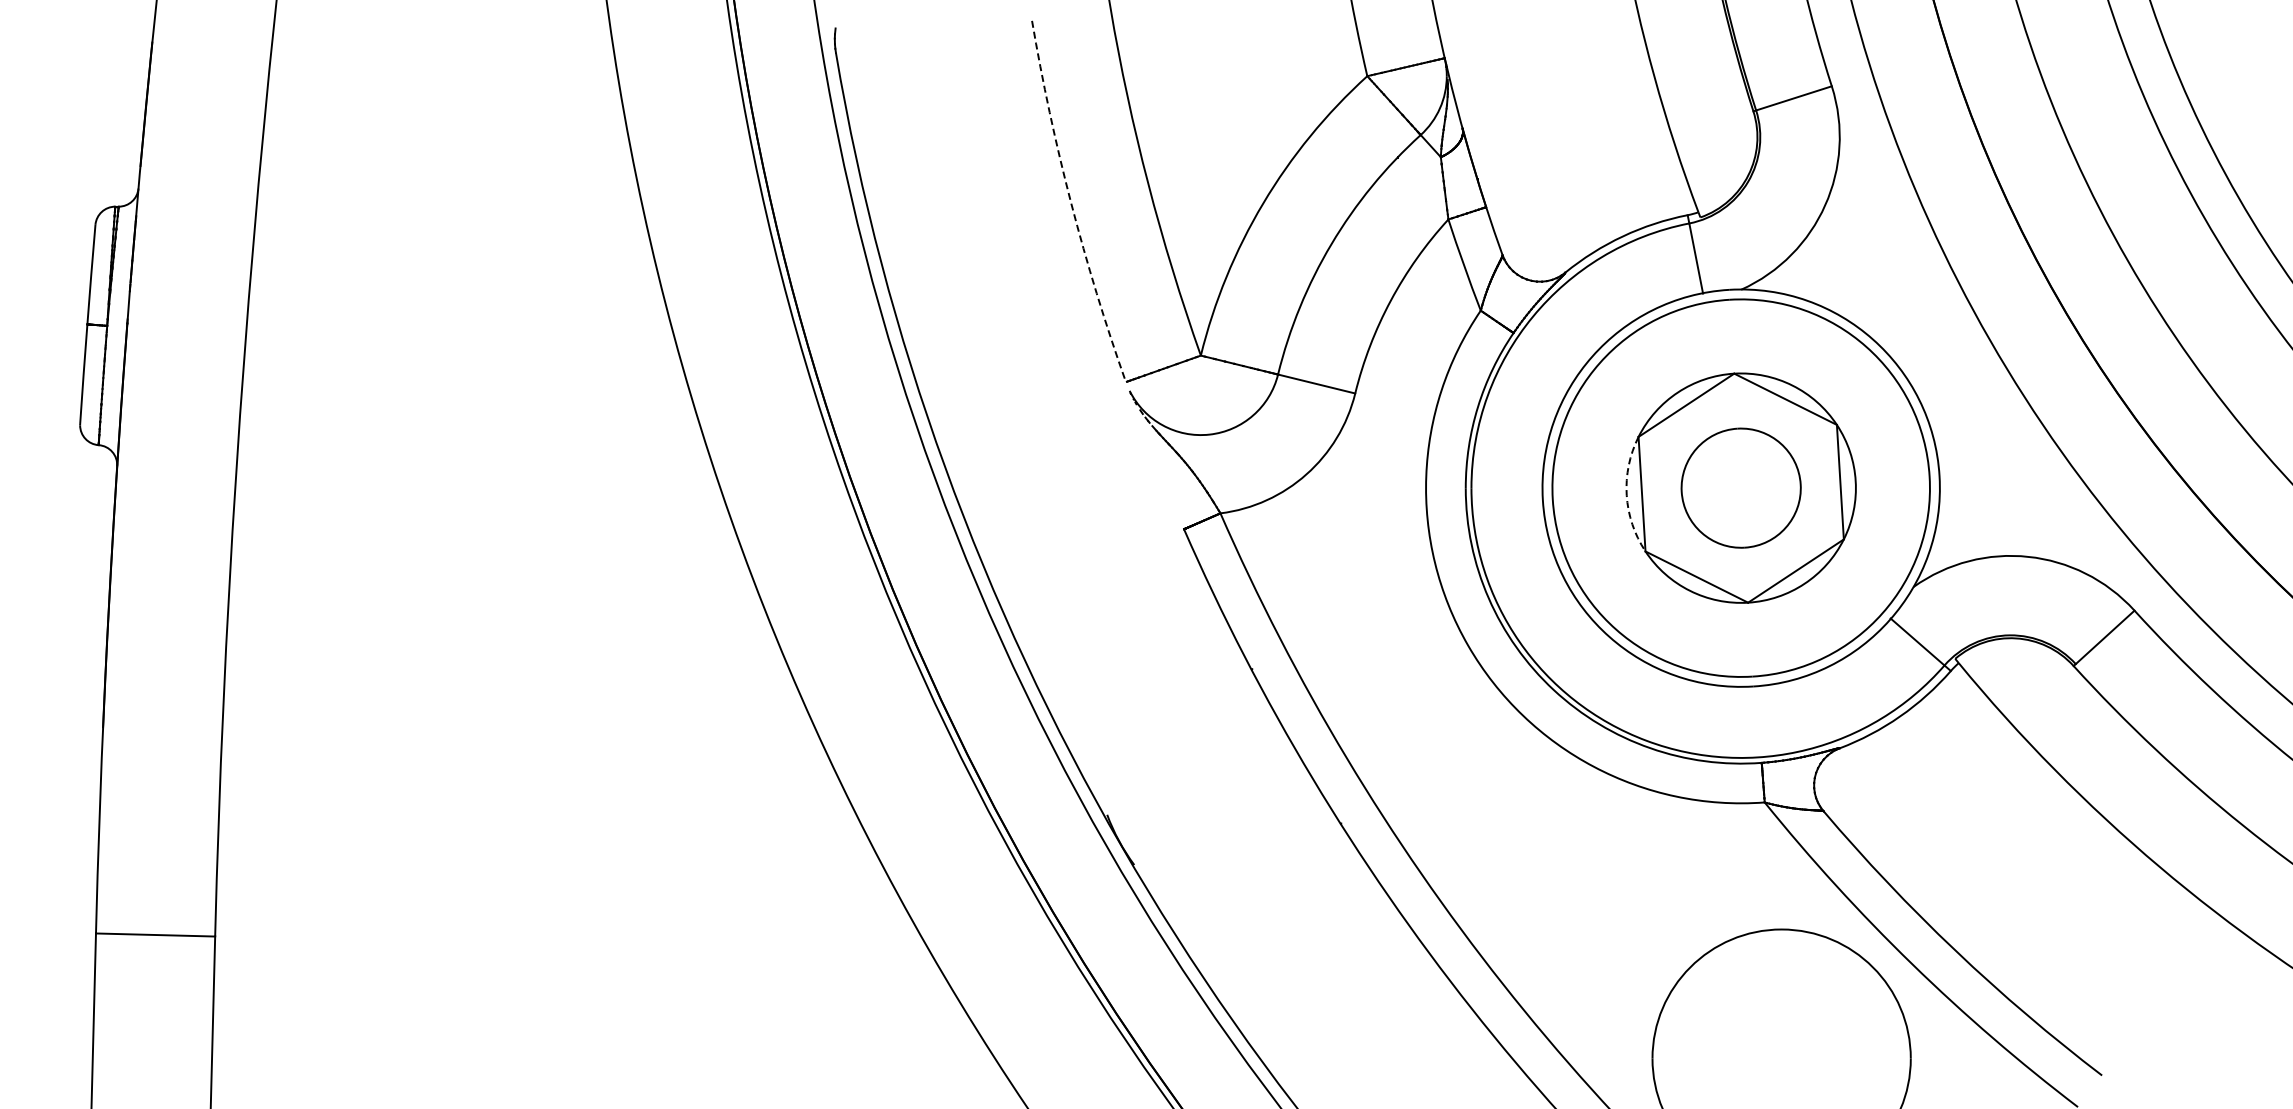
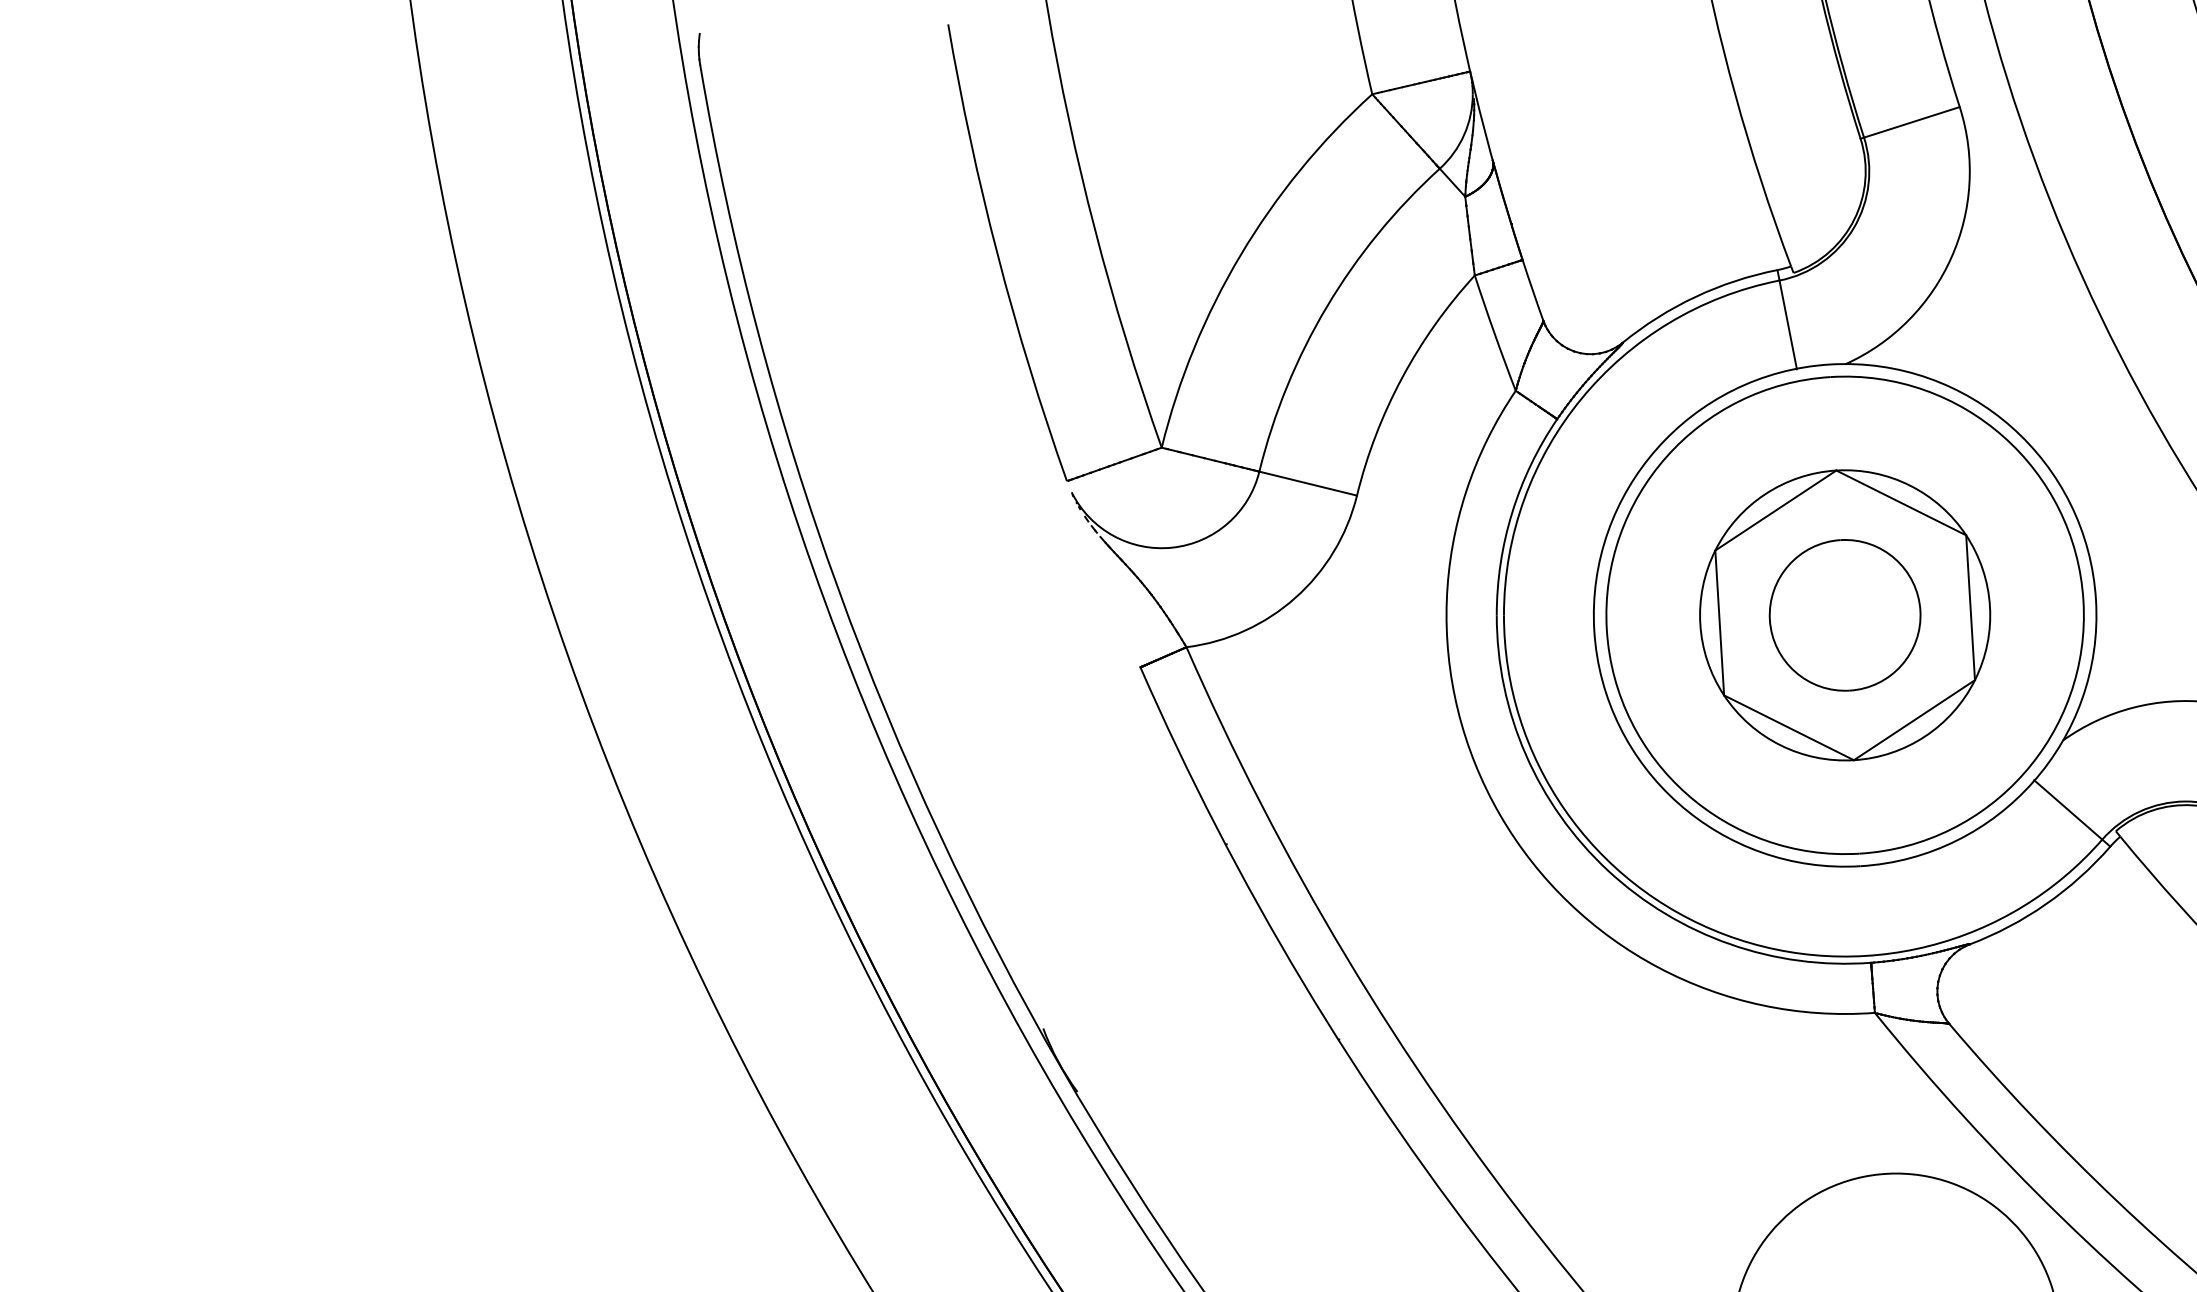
arc: (1071, 203) -> (998, 255), dashed -> solid
arc: (1626, 495) -> (1700, 624), dashed -> solid

